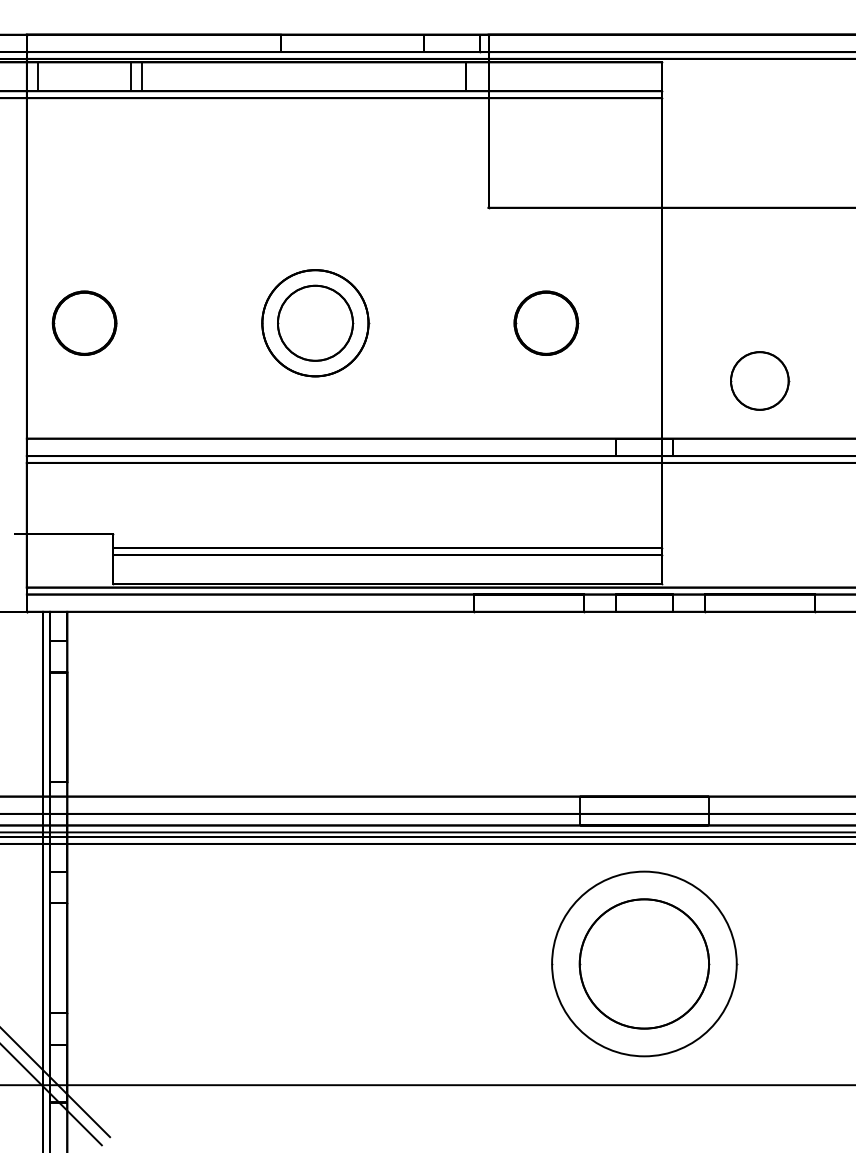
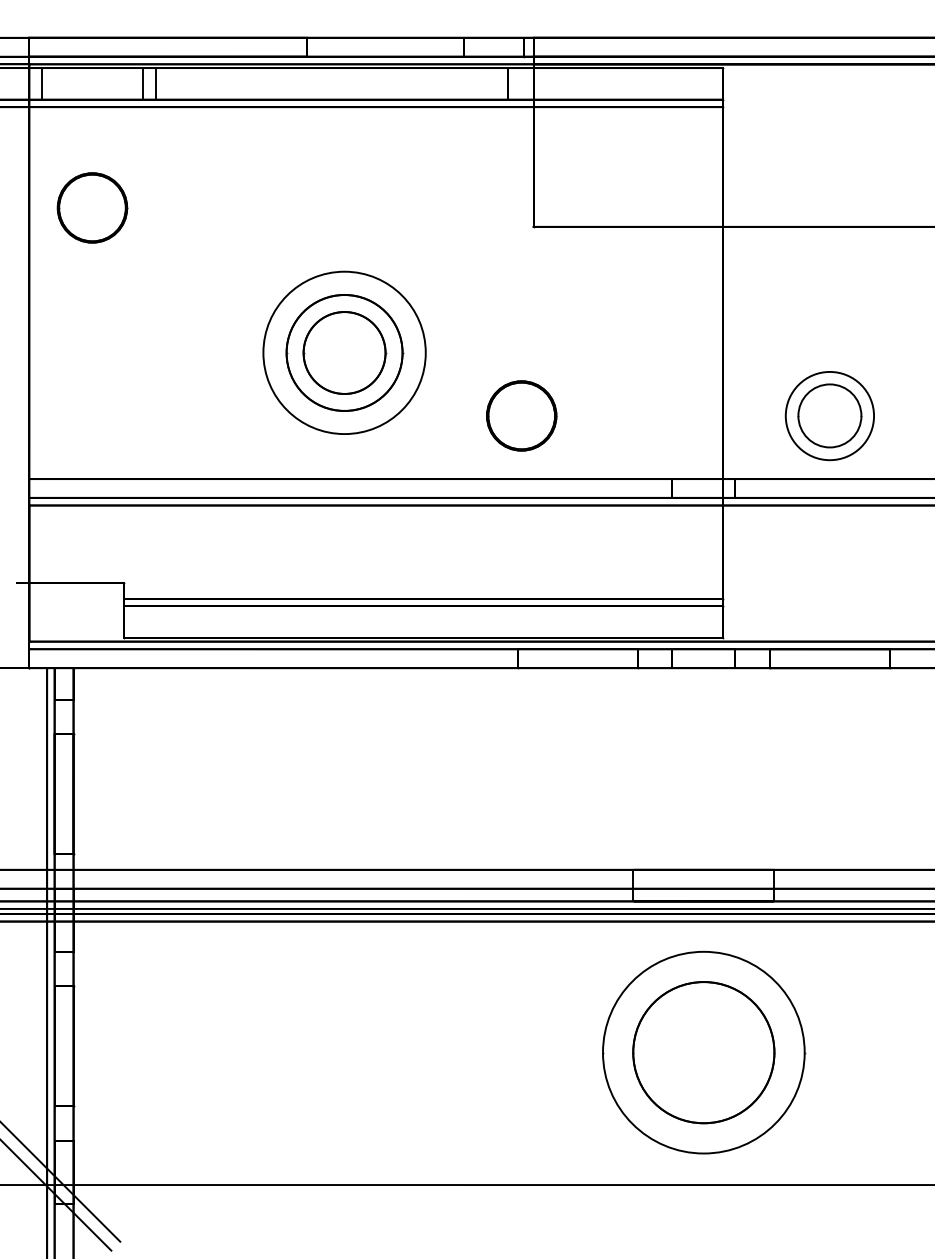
part: (84, 322) -> (92, 207), moved
circle: (315, 322) -> (344, 352), size x1.4
part: (546, 322) -> (521, 415), moved
circle: (759, 380) -> (829, 415), size x1.4

